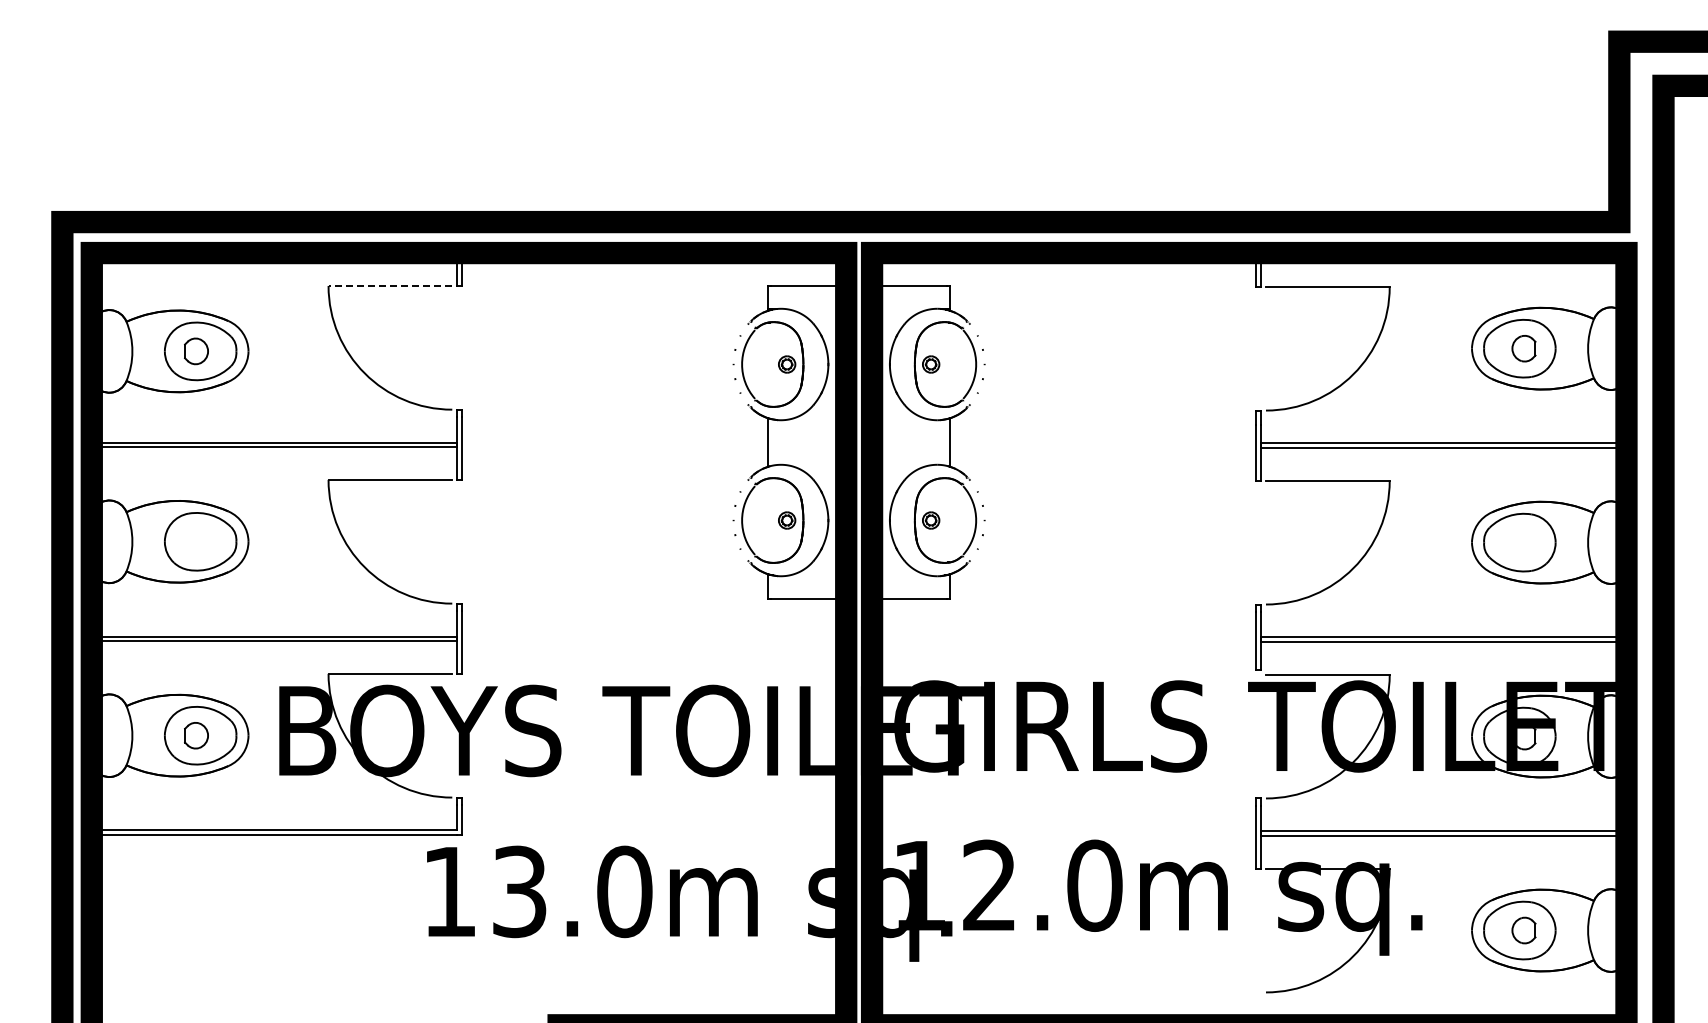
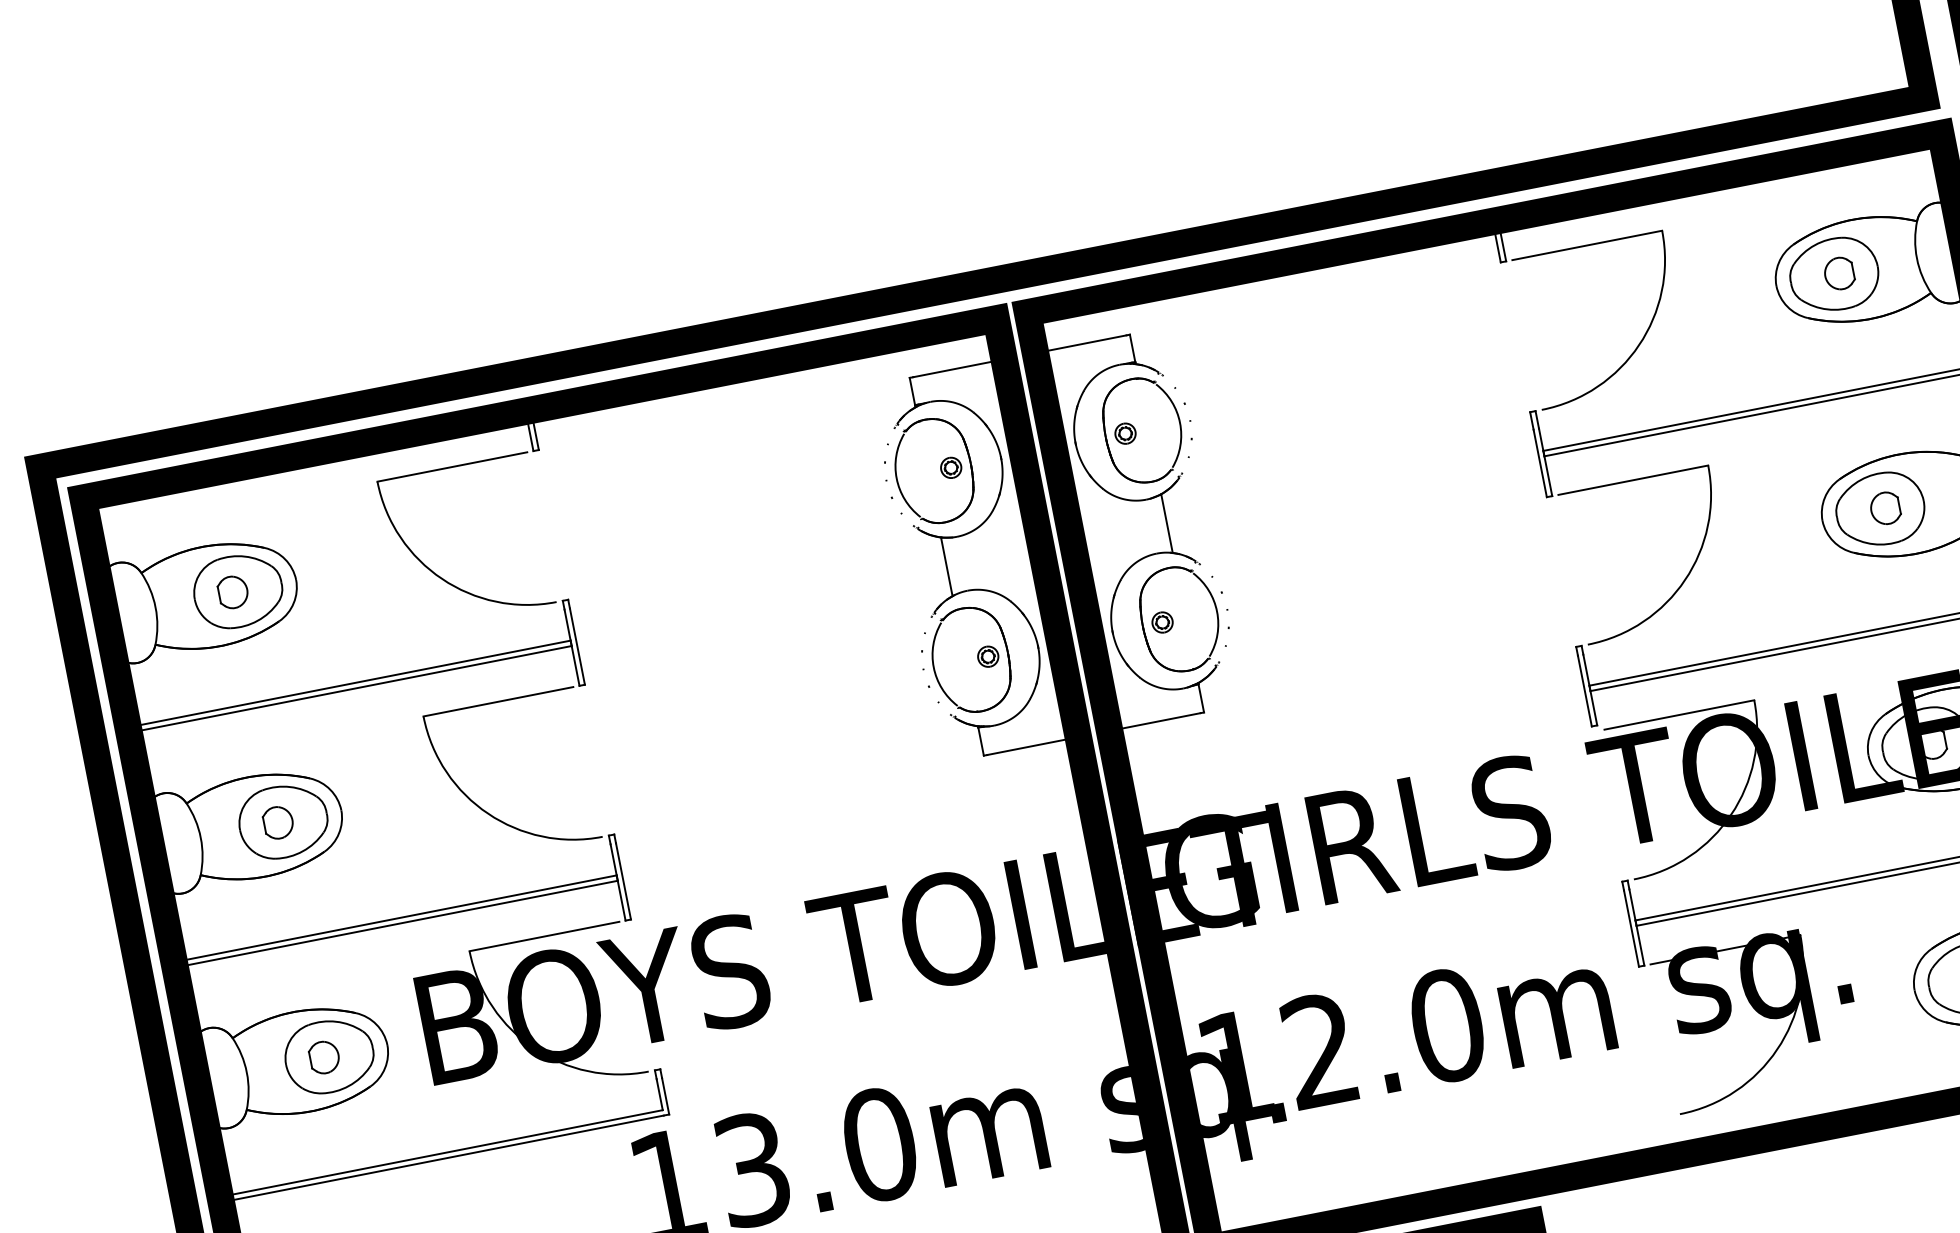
line: (390, 285) -> (452, 466), dashed -> solid
part: (196, 541) -> (278, 822), added
part: (1523, 542) -> (1884, 508), added

